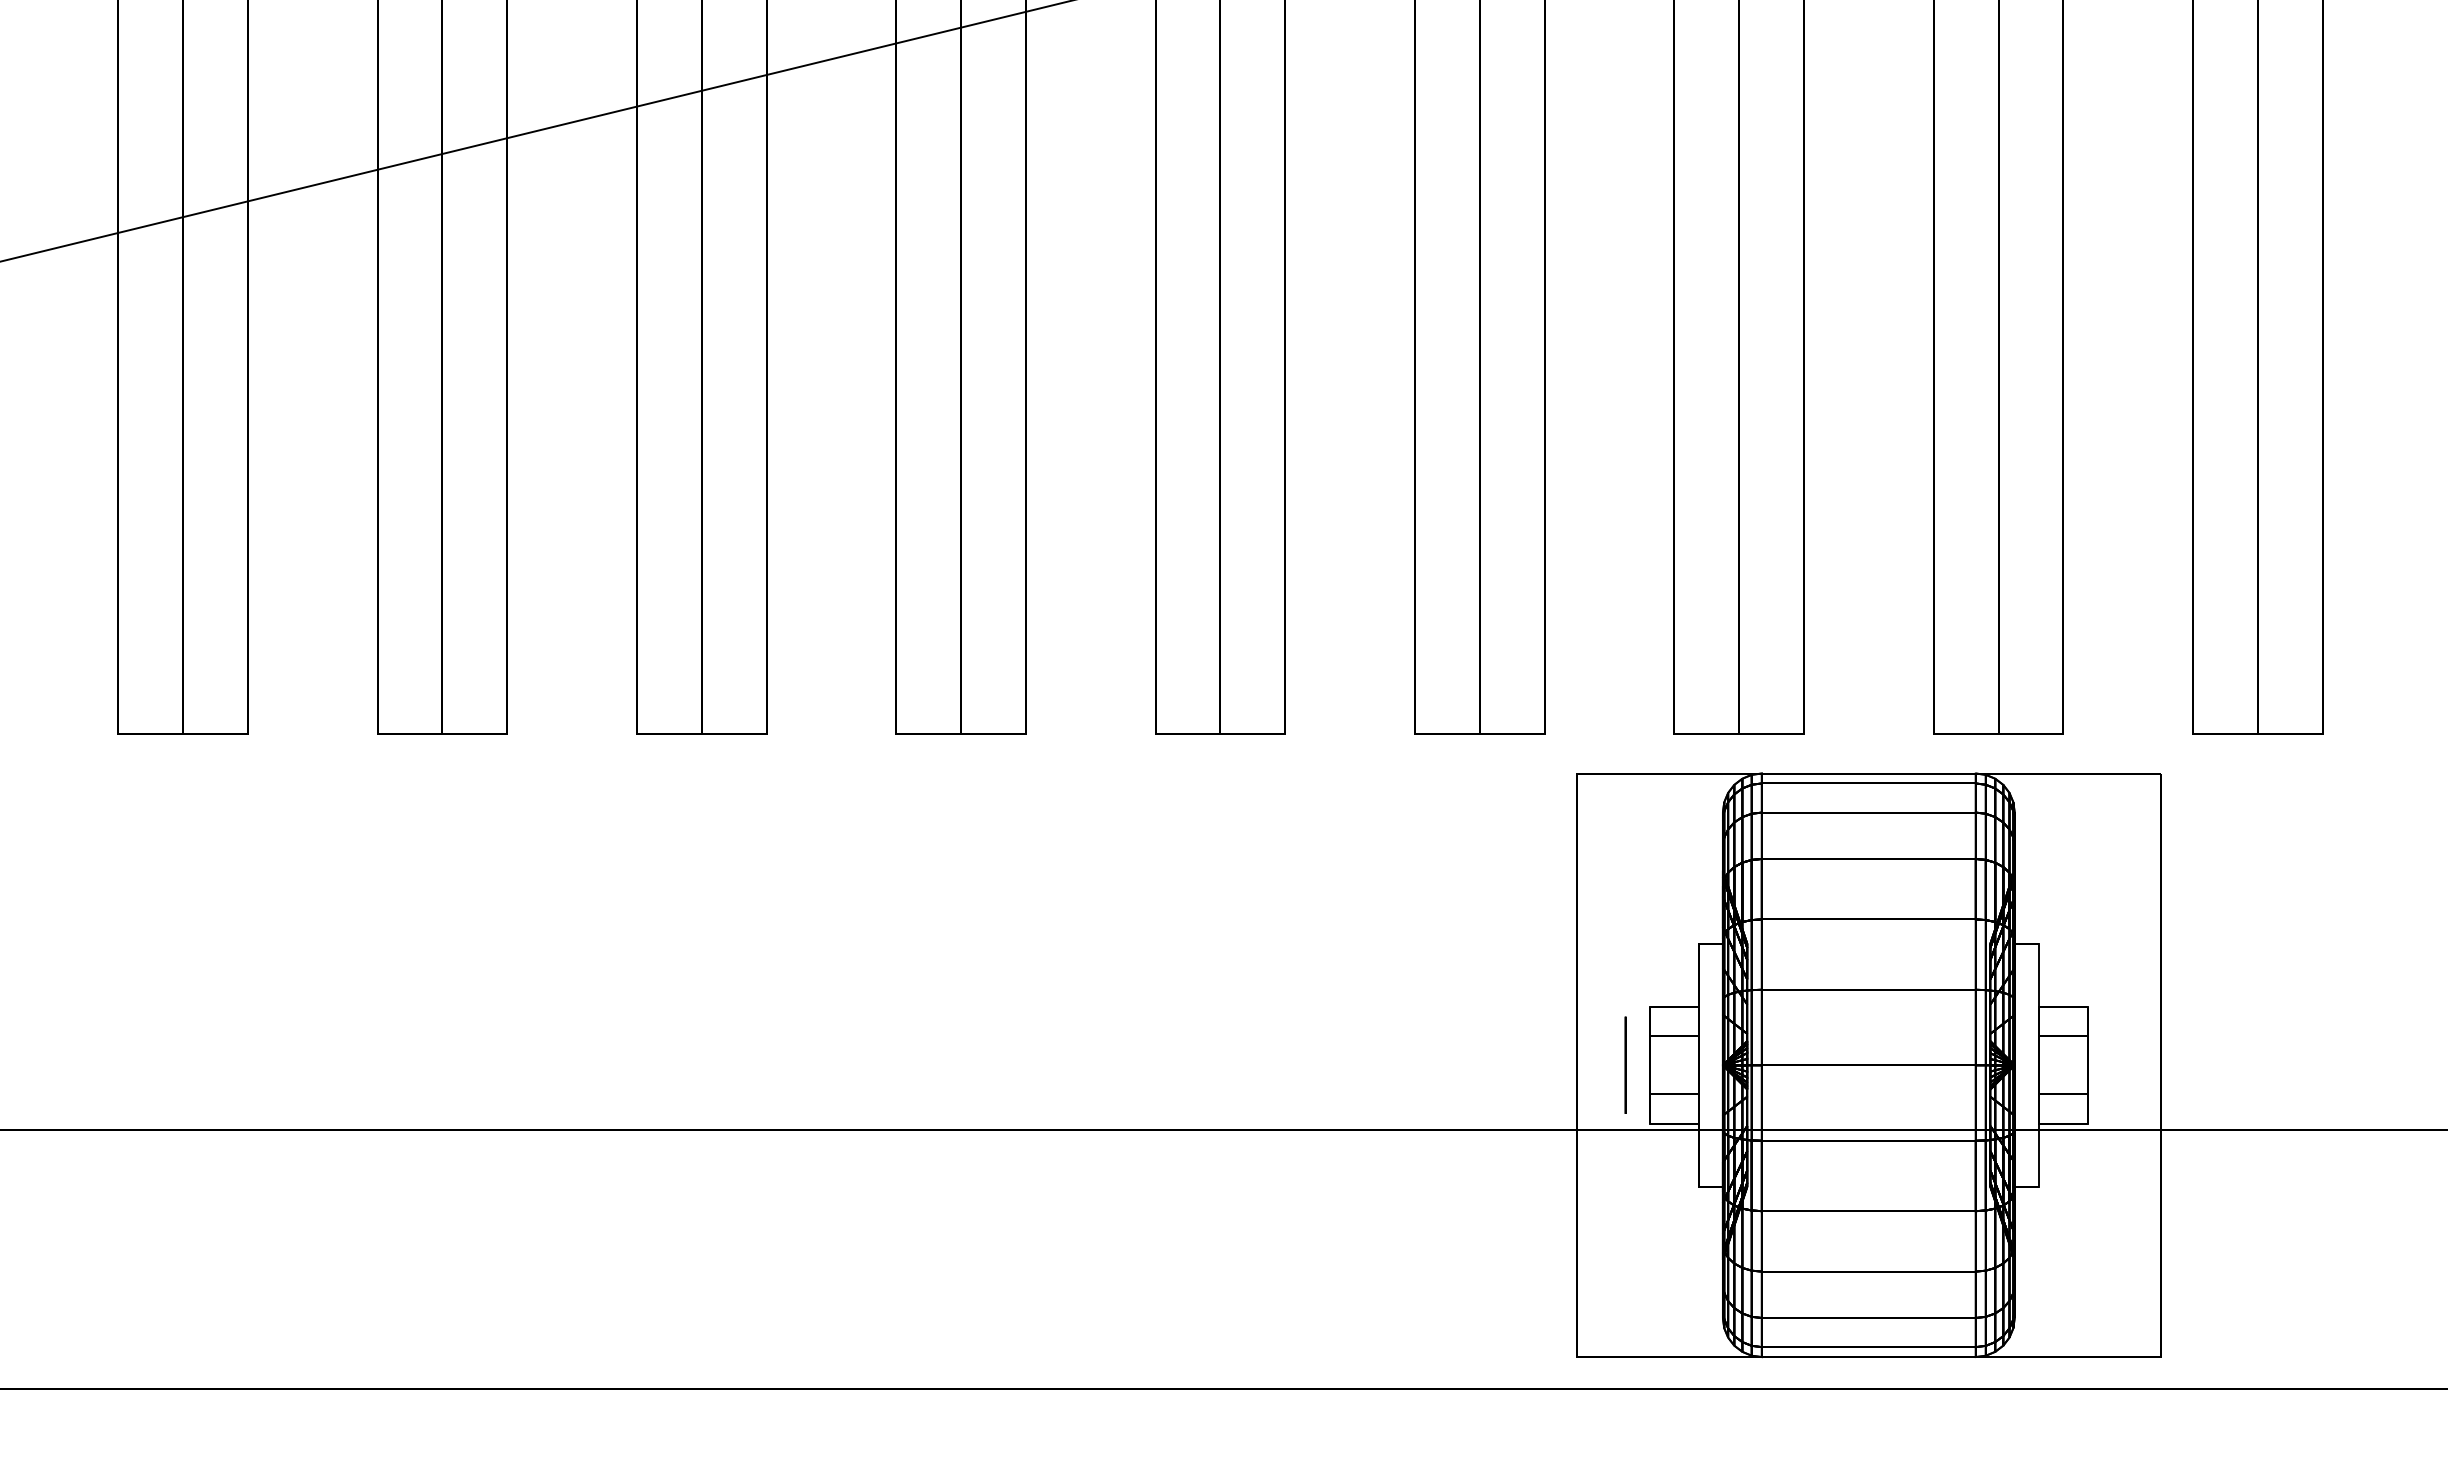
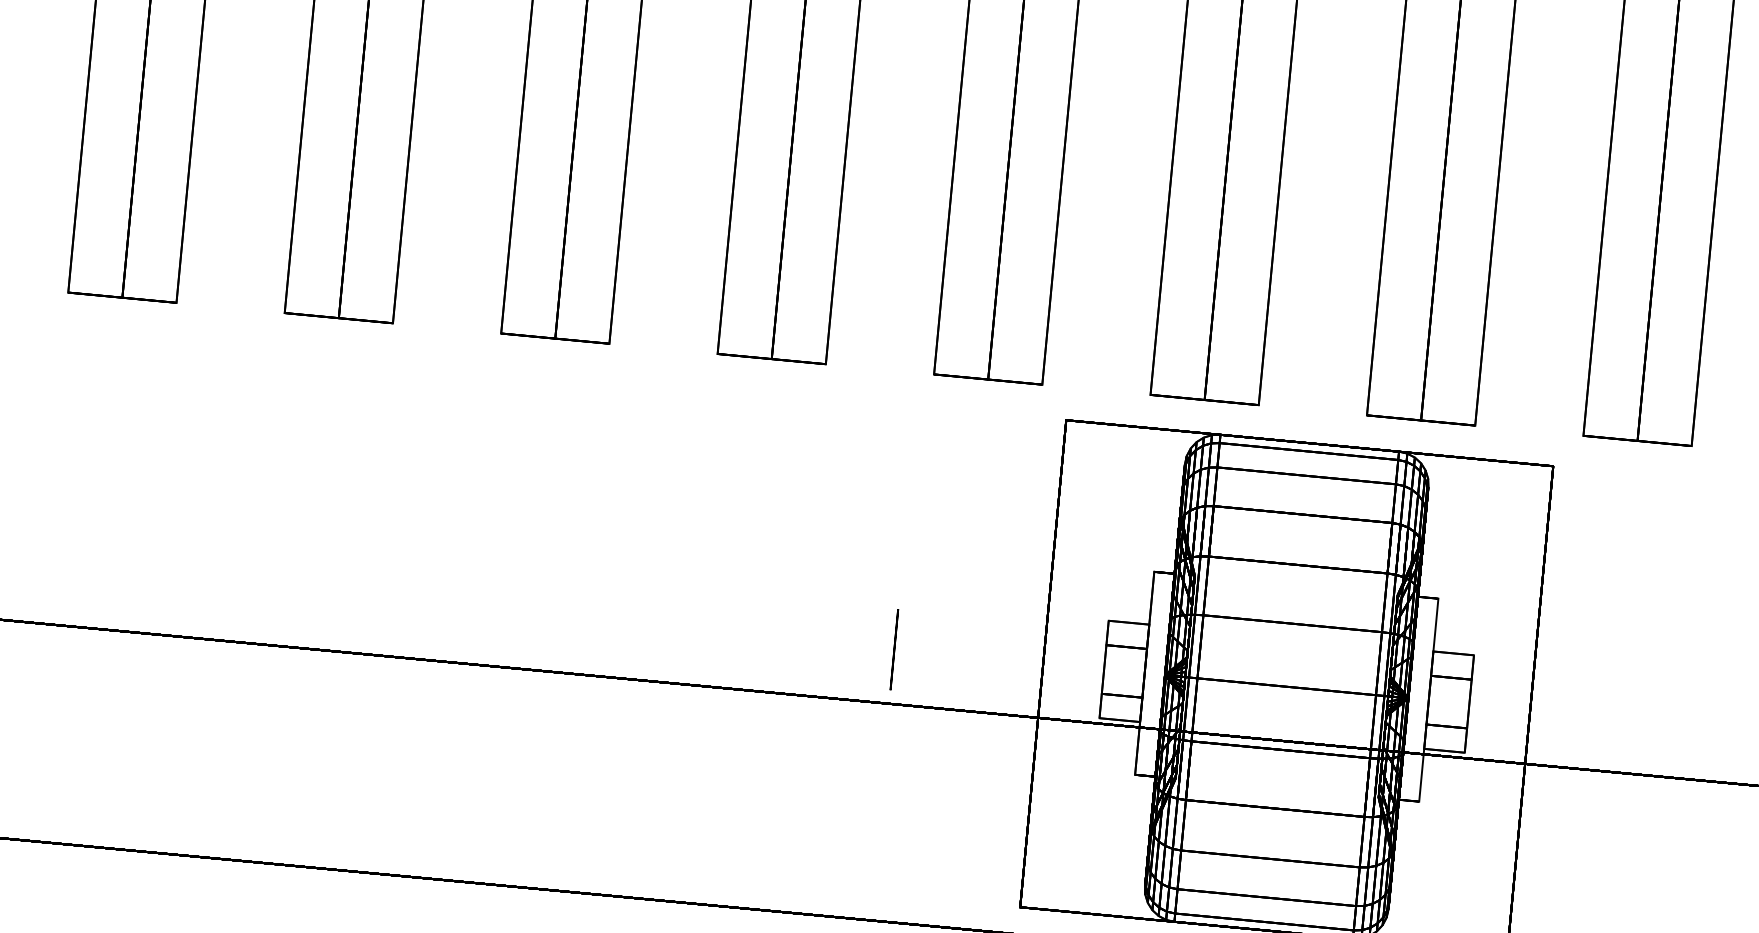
circle: (1625, 1064) -> (894, 648), moved

